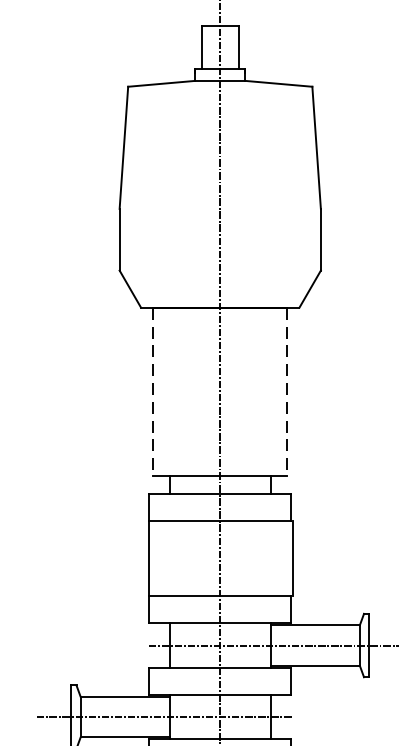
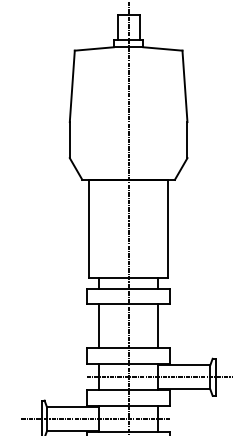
line: (153, 392) -> (89, 229), dashed -> solid
line: (286, 392) -> (167, 229), dashed -> solid
line: (149, 558) -> (99, 326), moved
line: (293, 558) -> (158, 326), moved

